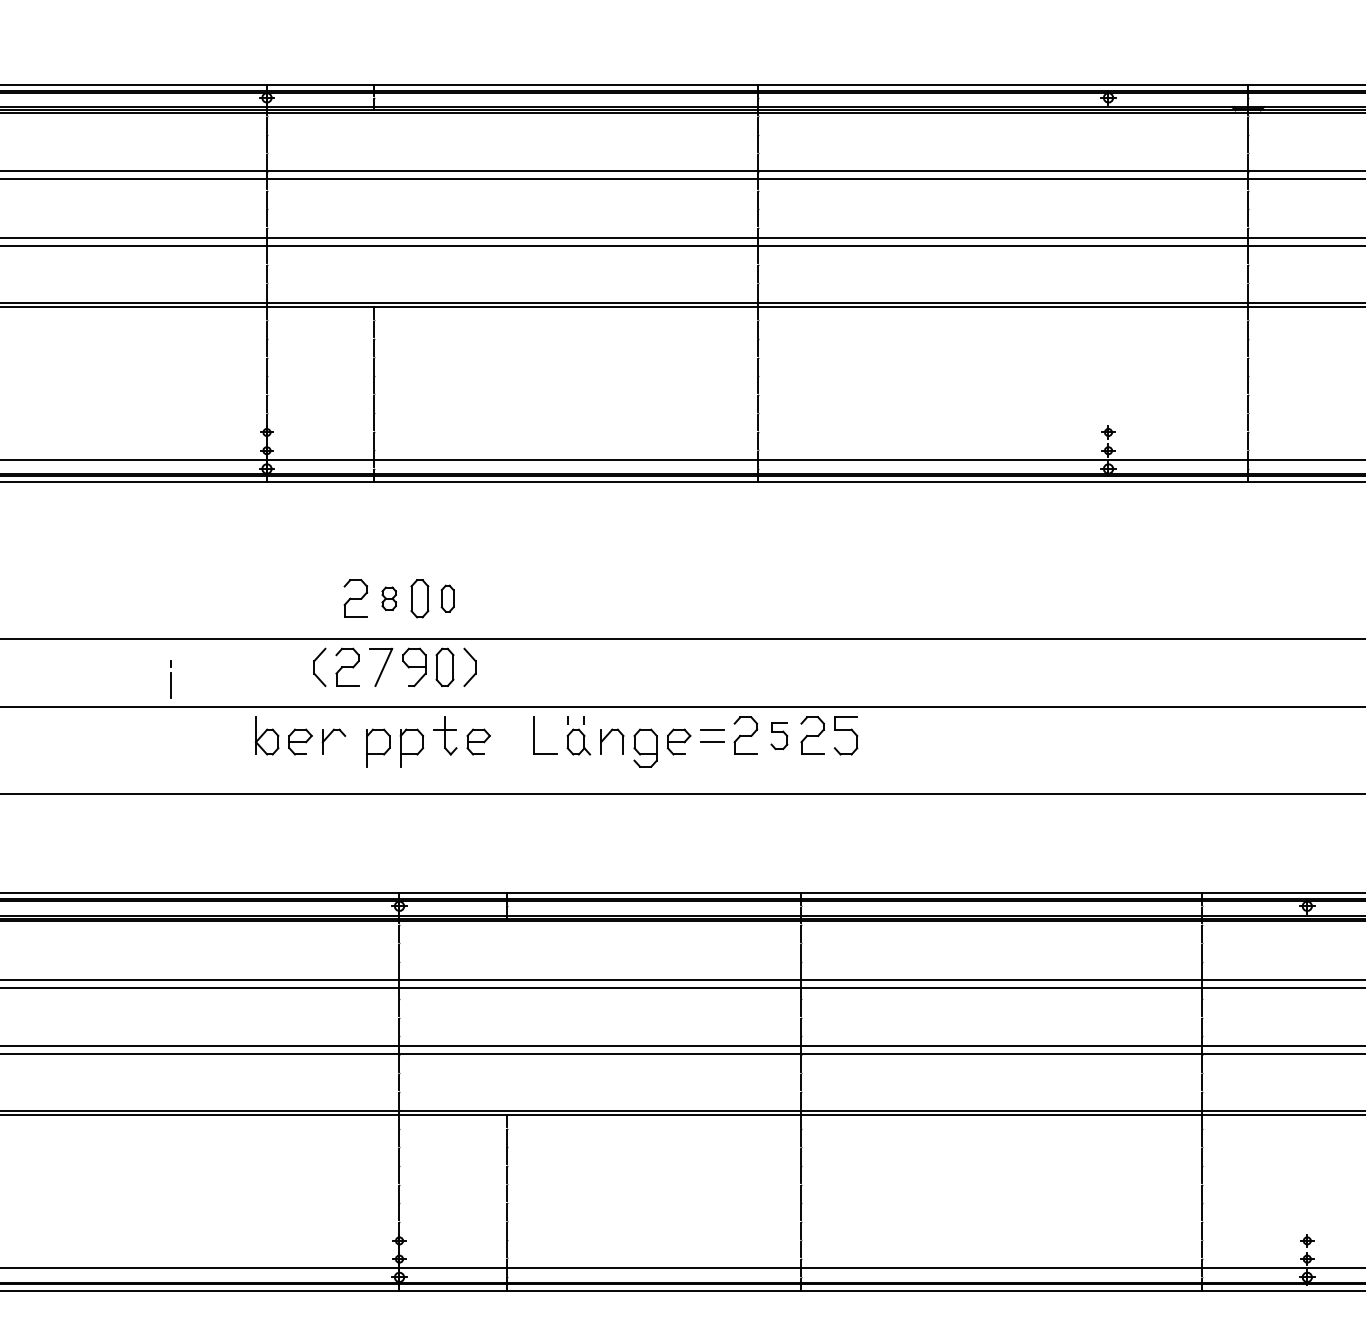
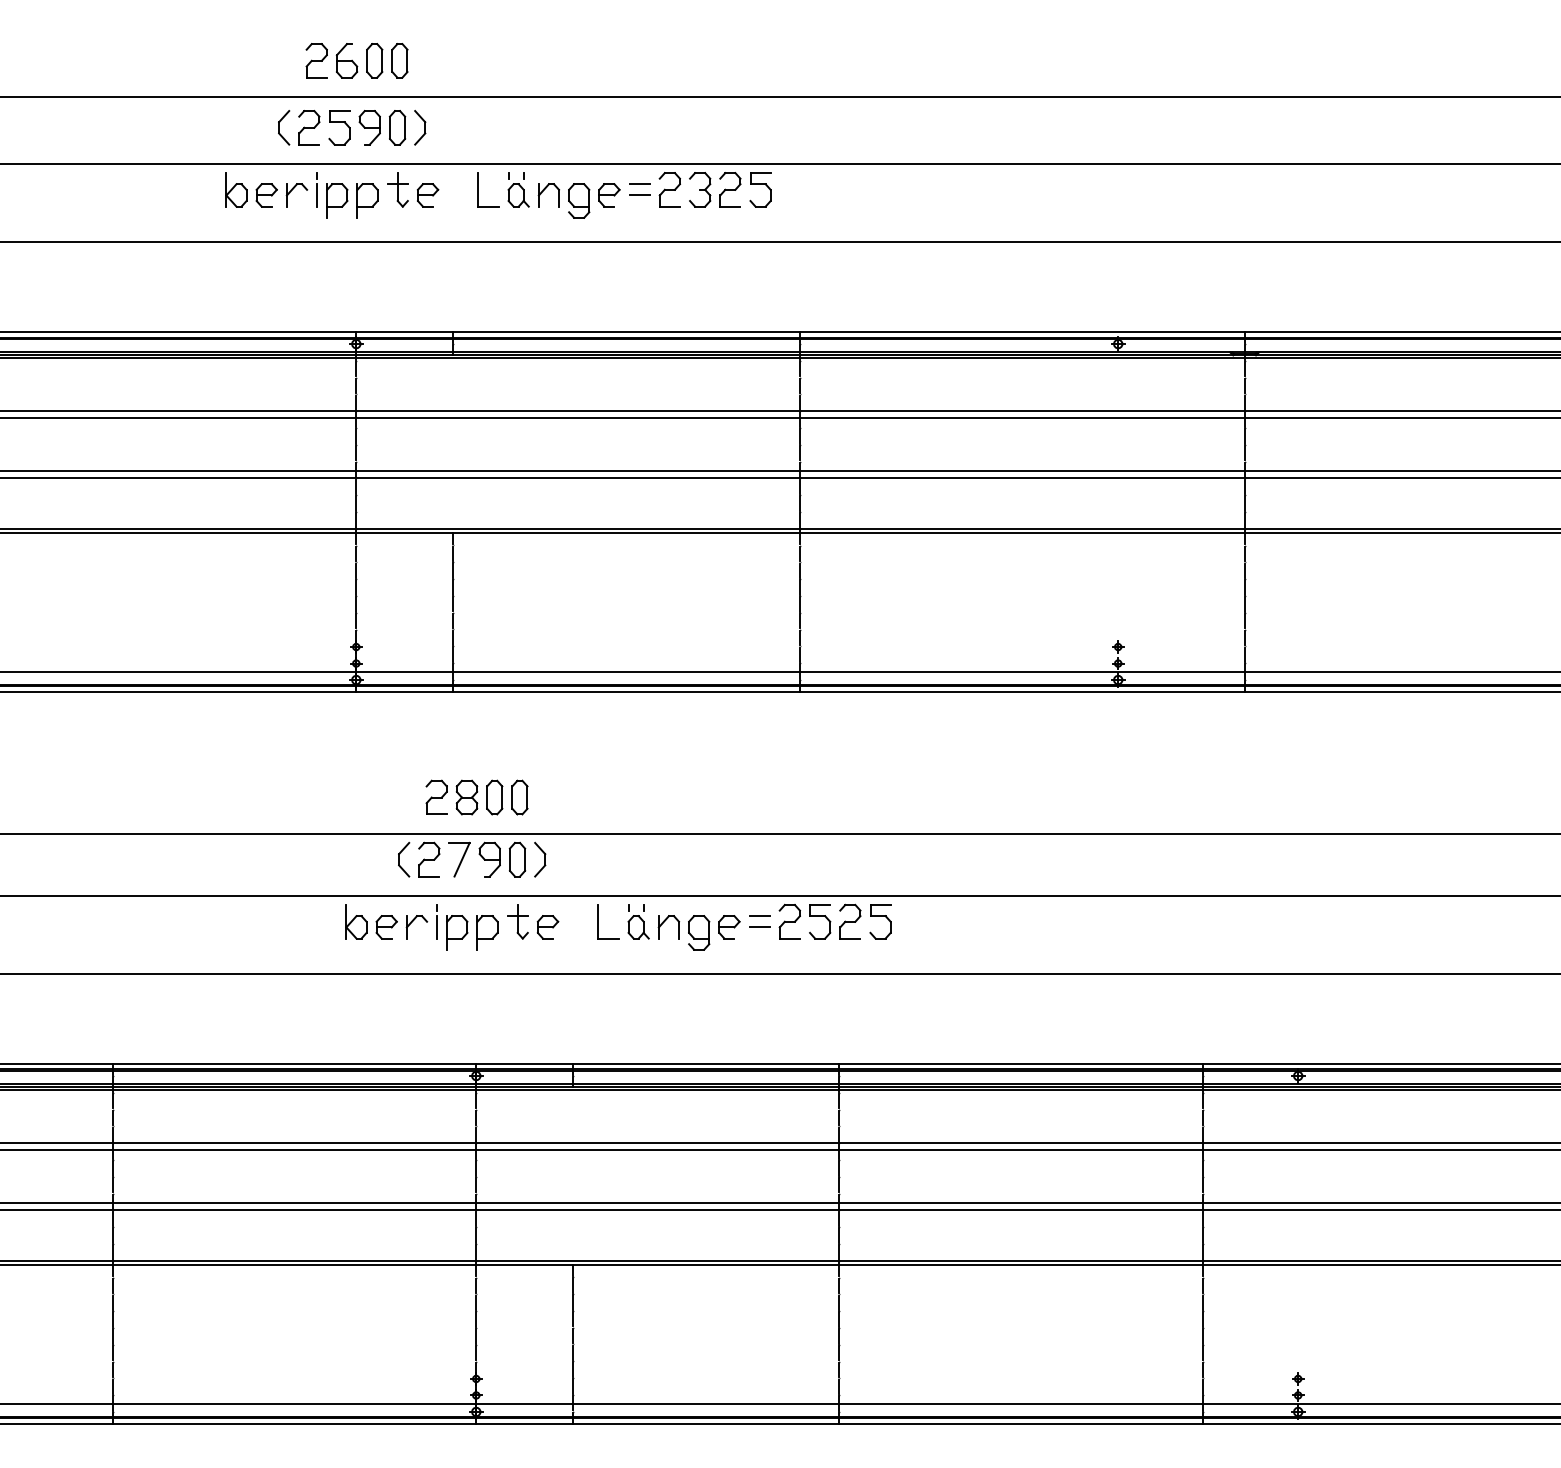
part: (388, 598) -> (466, 797), size x1.67
part: (447, 598) -> (519, 797), size x1.43
line: (170, 679) -> (436, 921), moved
part: (779, 735) -> (820, 921), size x1.43

